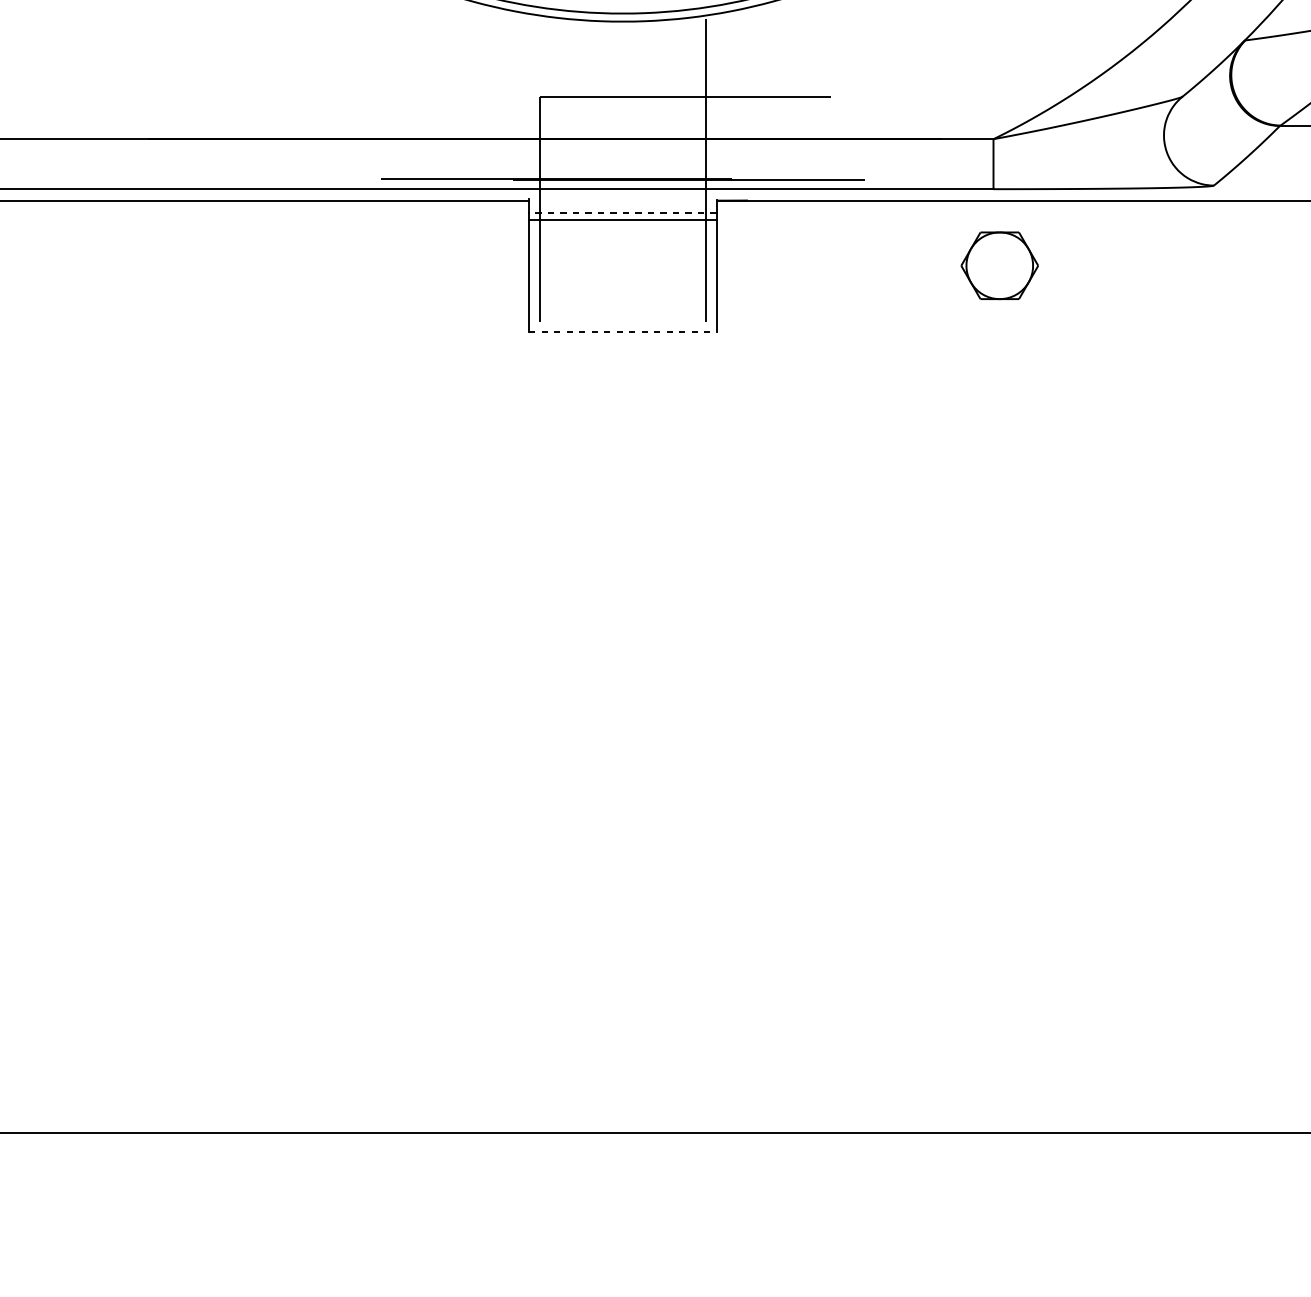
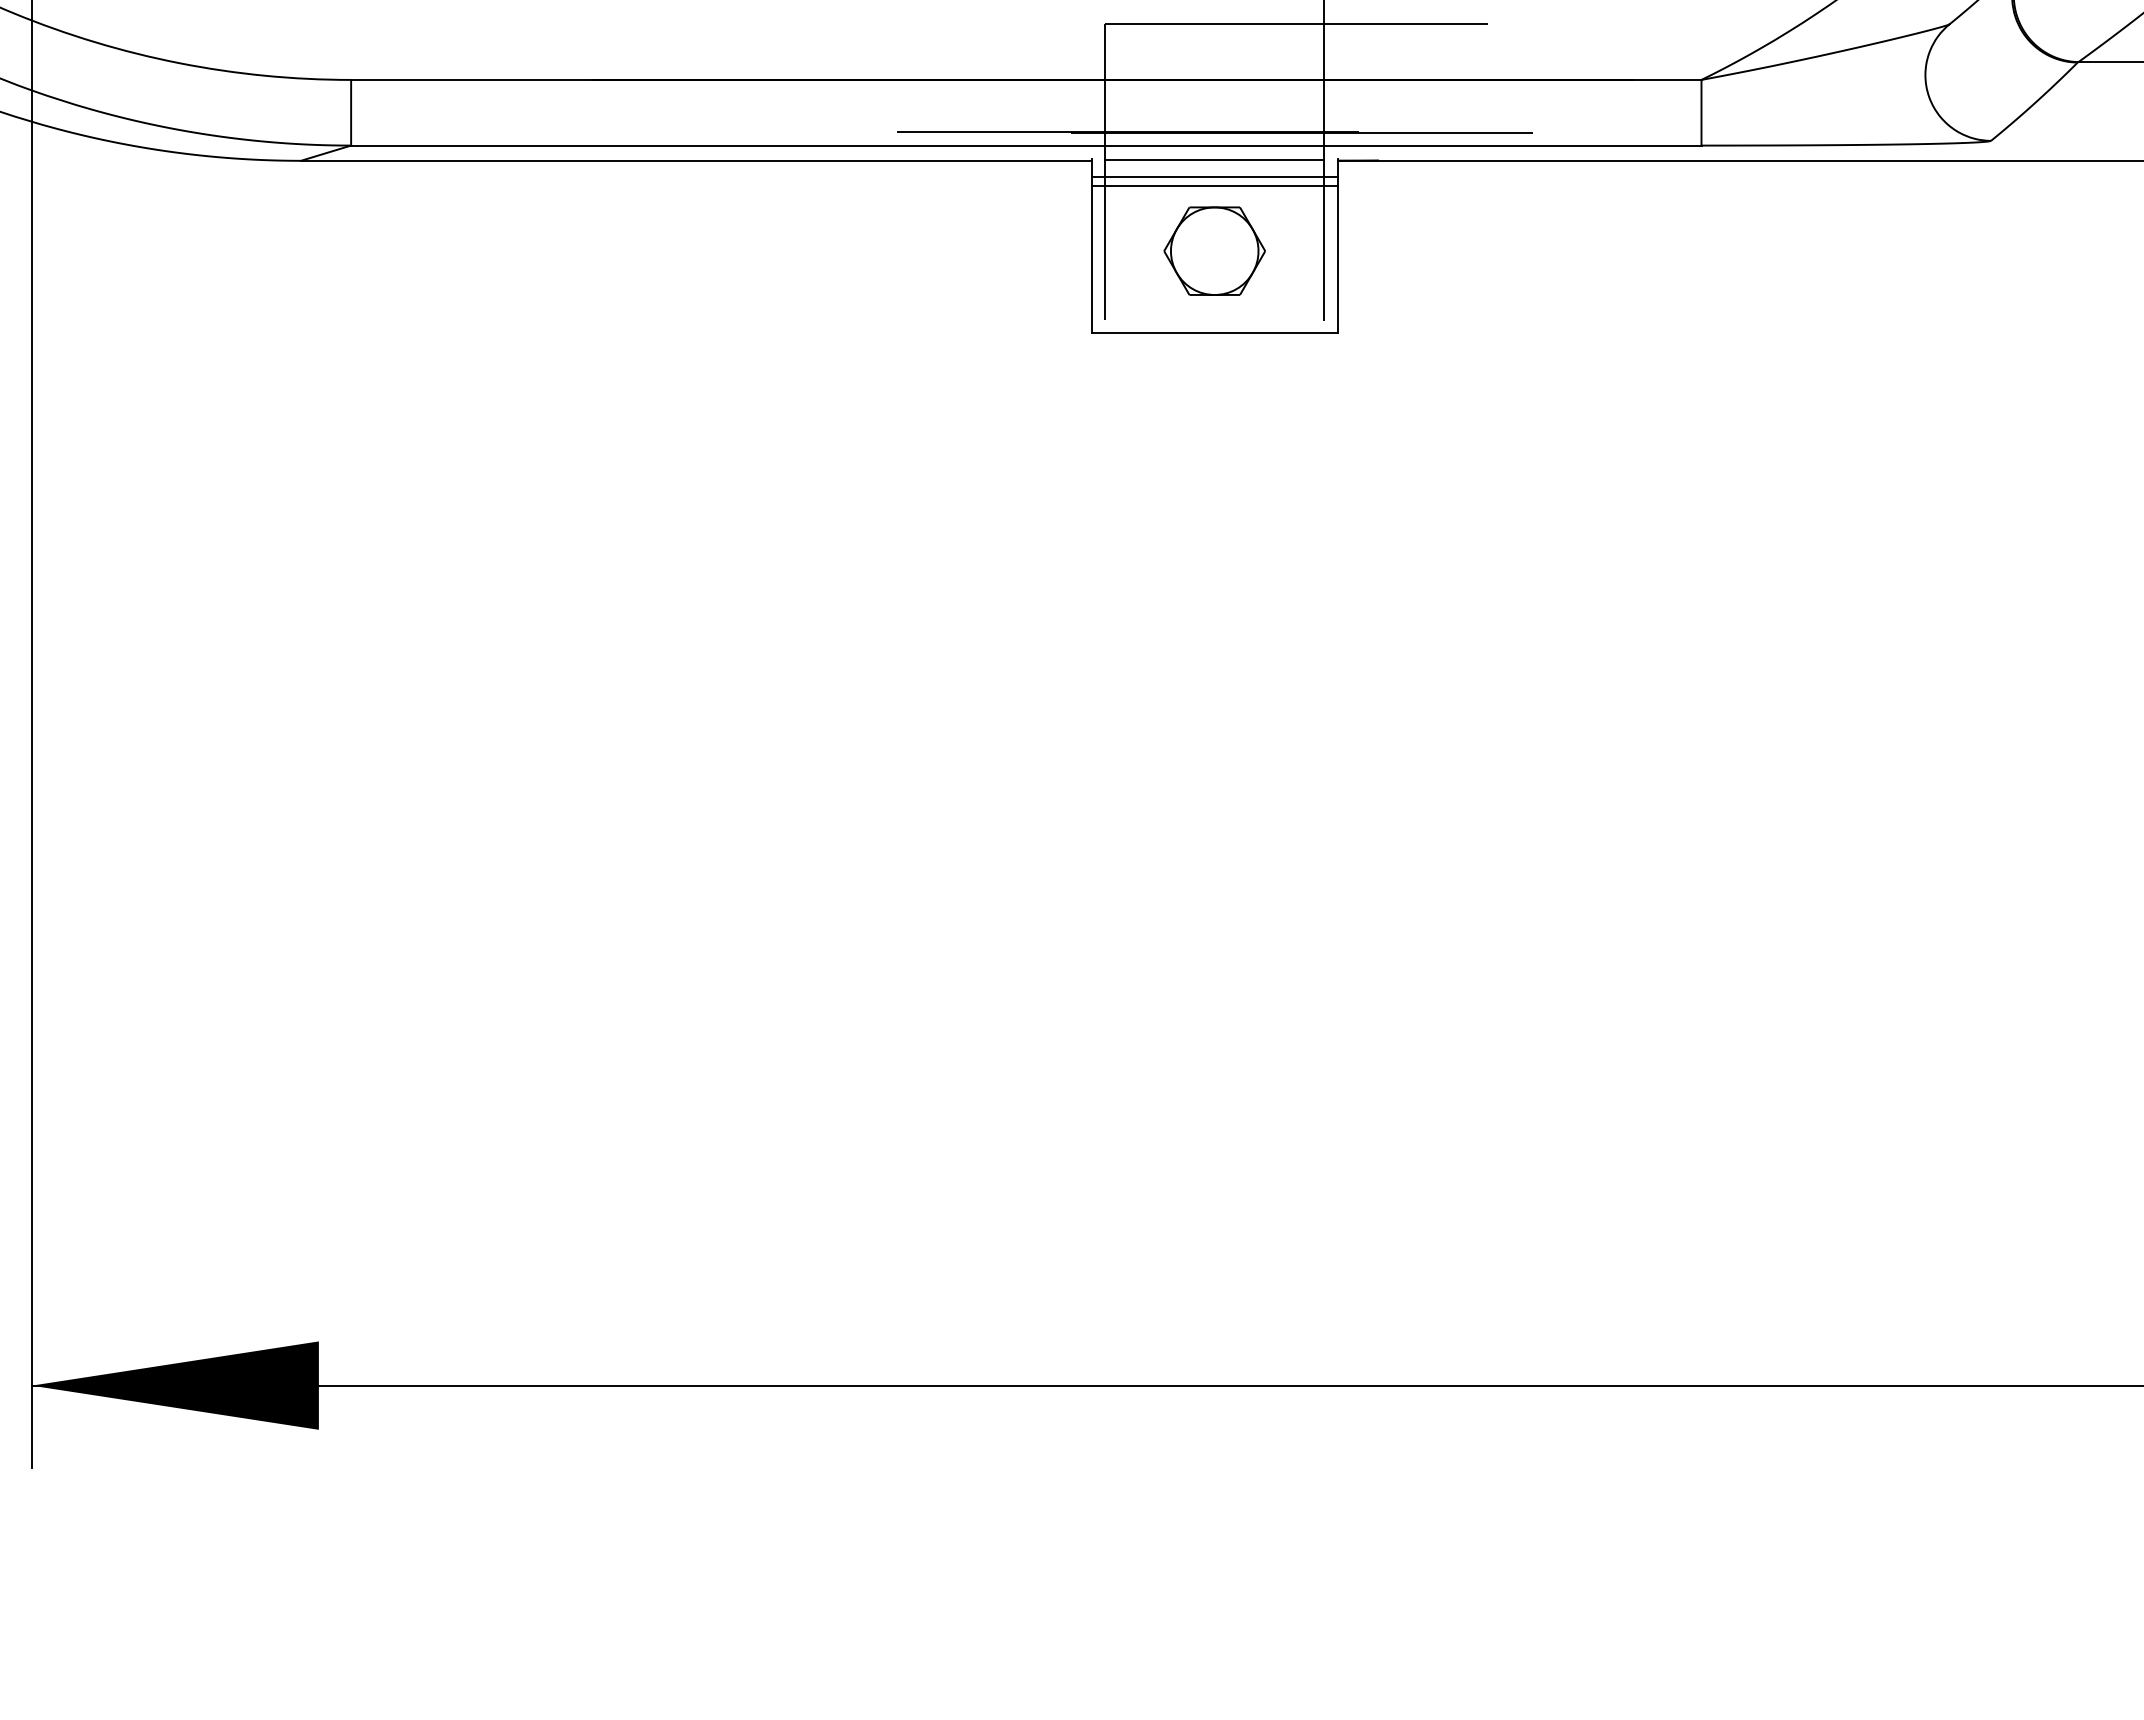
line: (622, 199) -> (1214, 159), added
line: (622, 213) -> (1214, 177), dashed -> solid
part: (999, 265) -> (1214, 250), moved
line: (623, 332) -> (1215, 333), dashed -> solid

